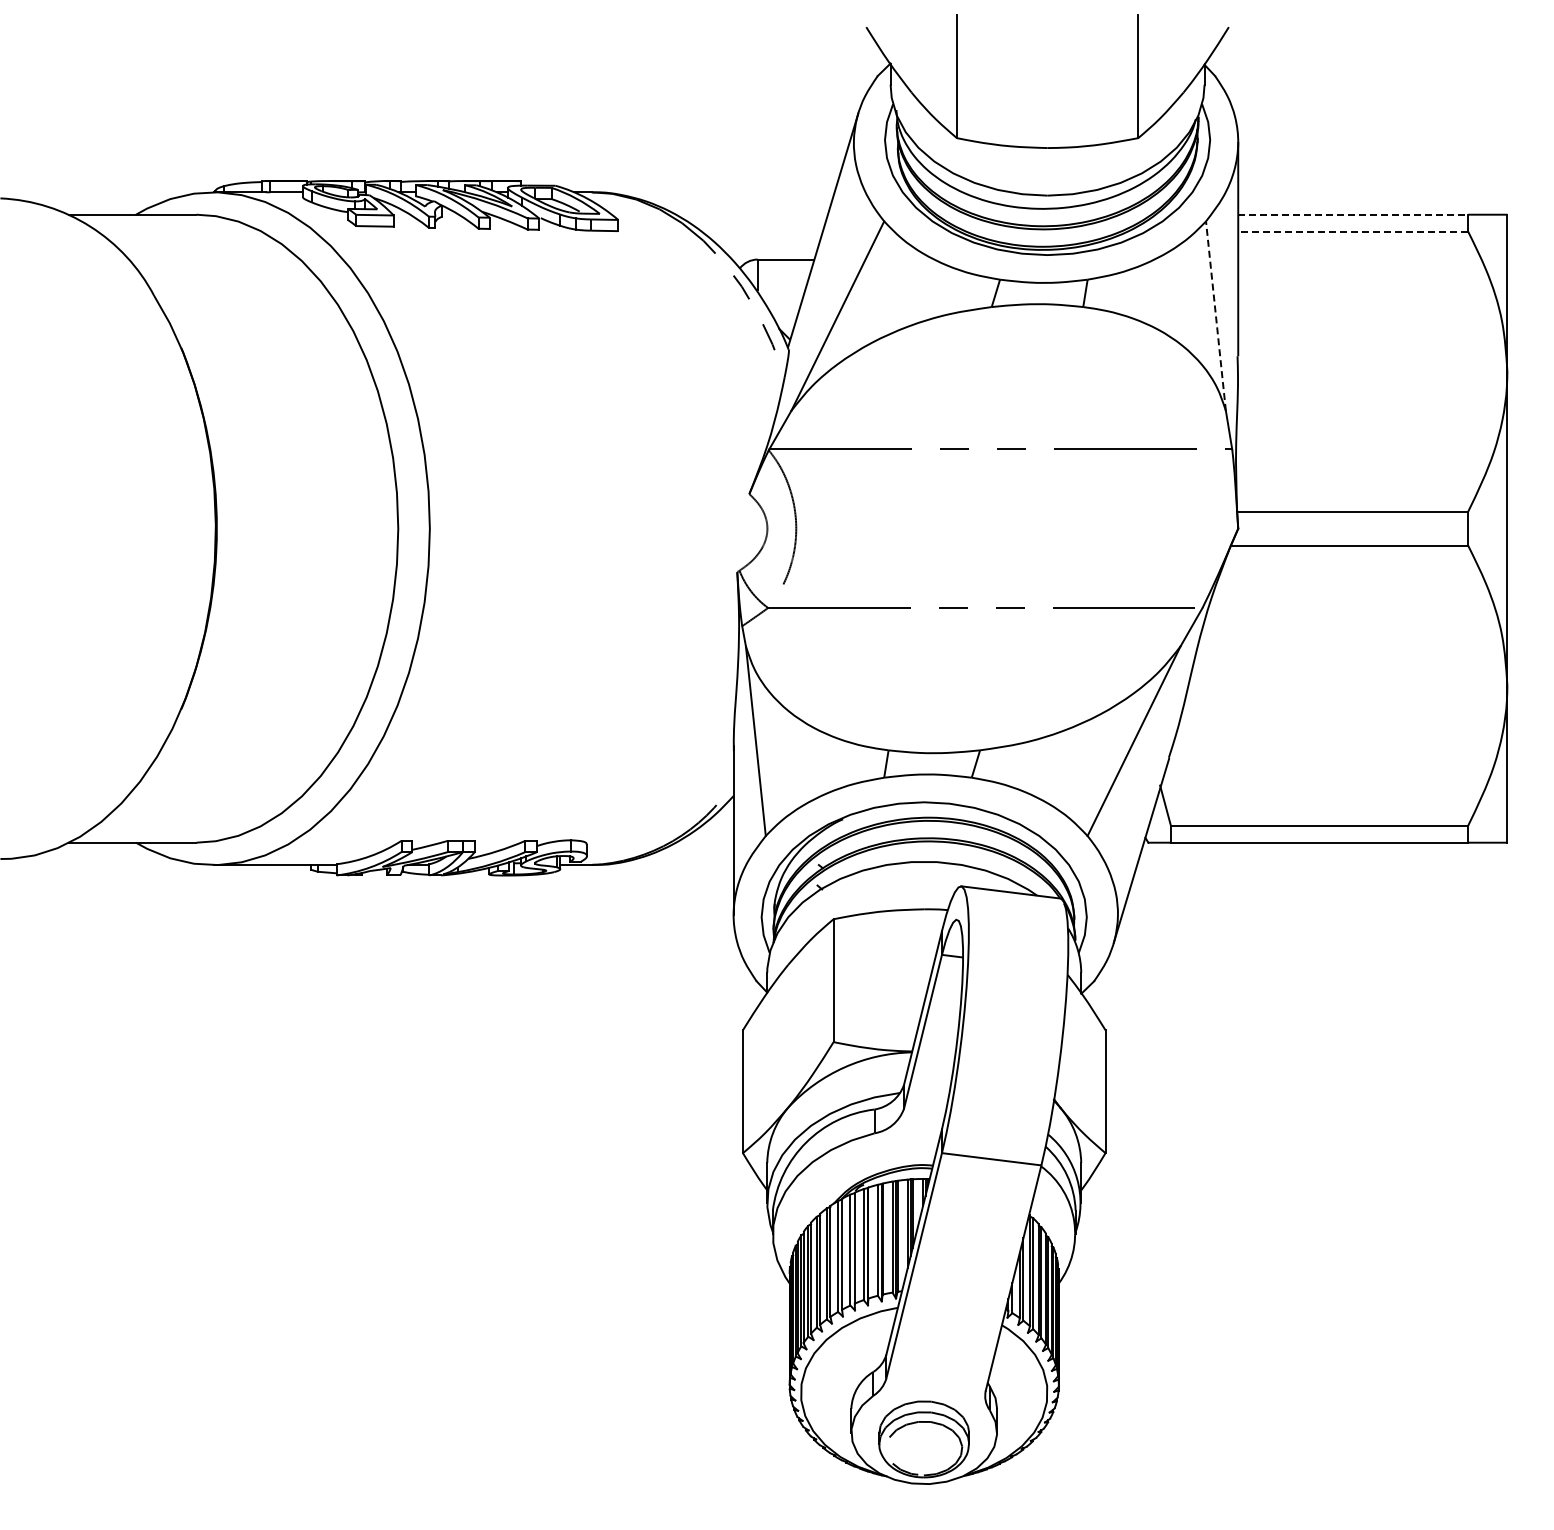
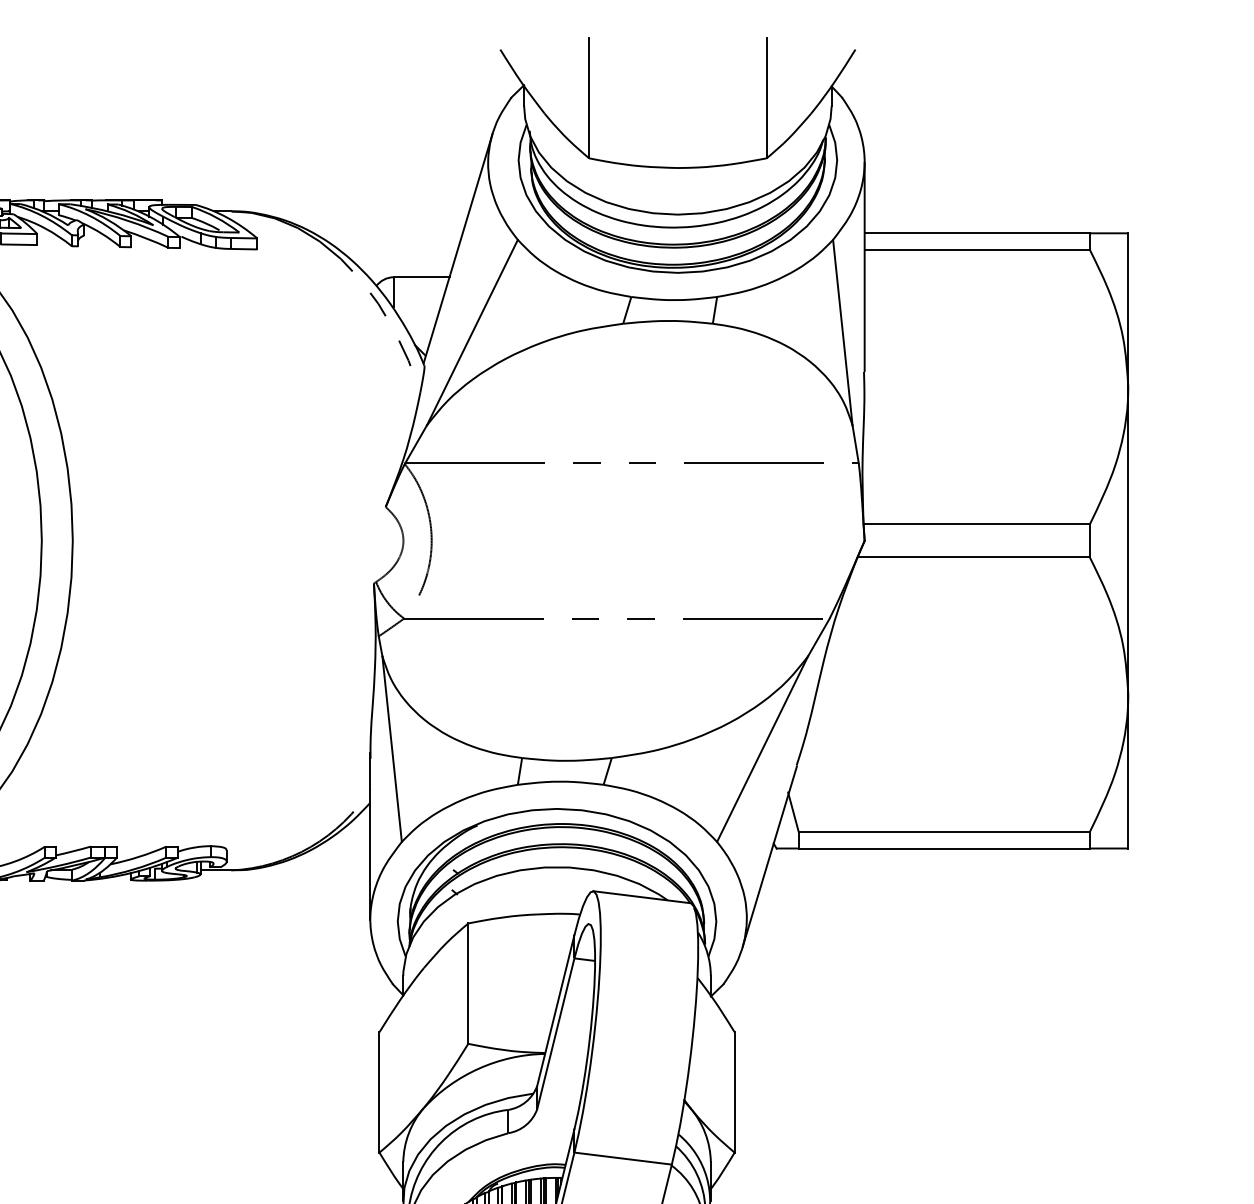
line: (1353, 214) -> (977, 233), dashed -> solid
line: (1353, 231) -> (977, 249), dashed -> solid
line: (1215, 315) -> (842, 332), dashed -> solid

